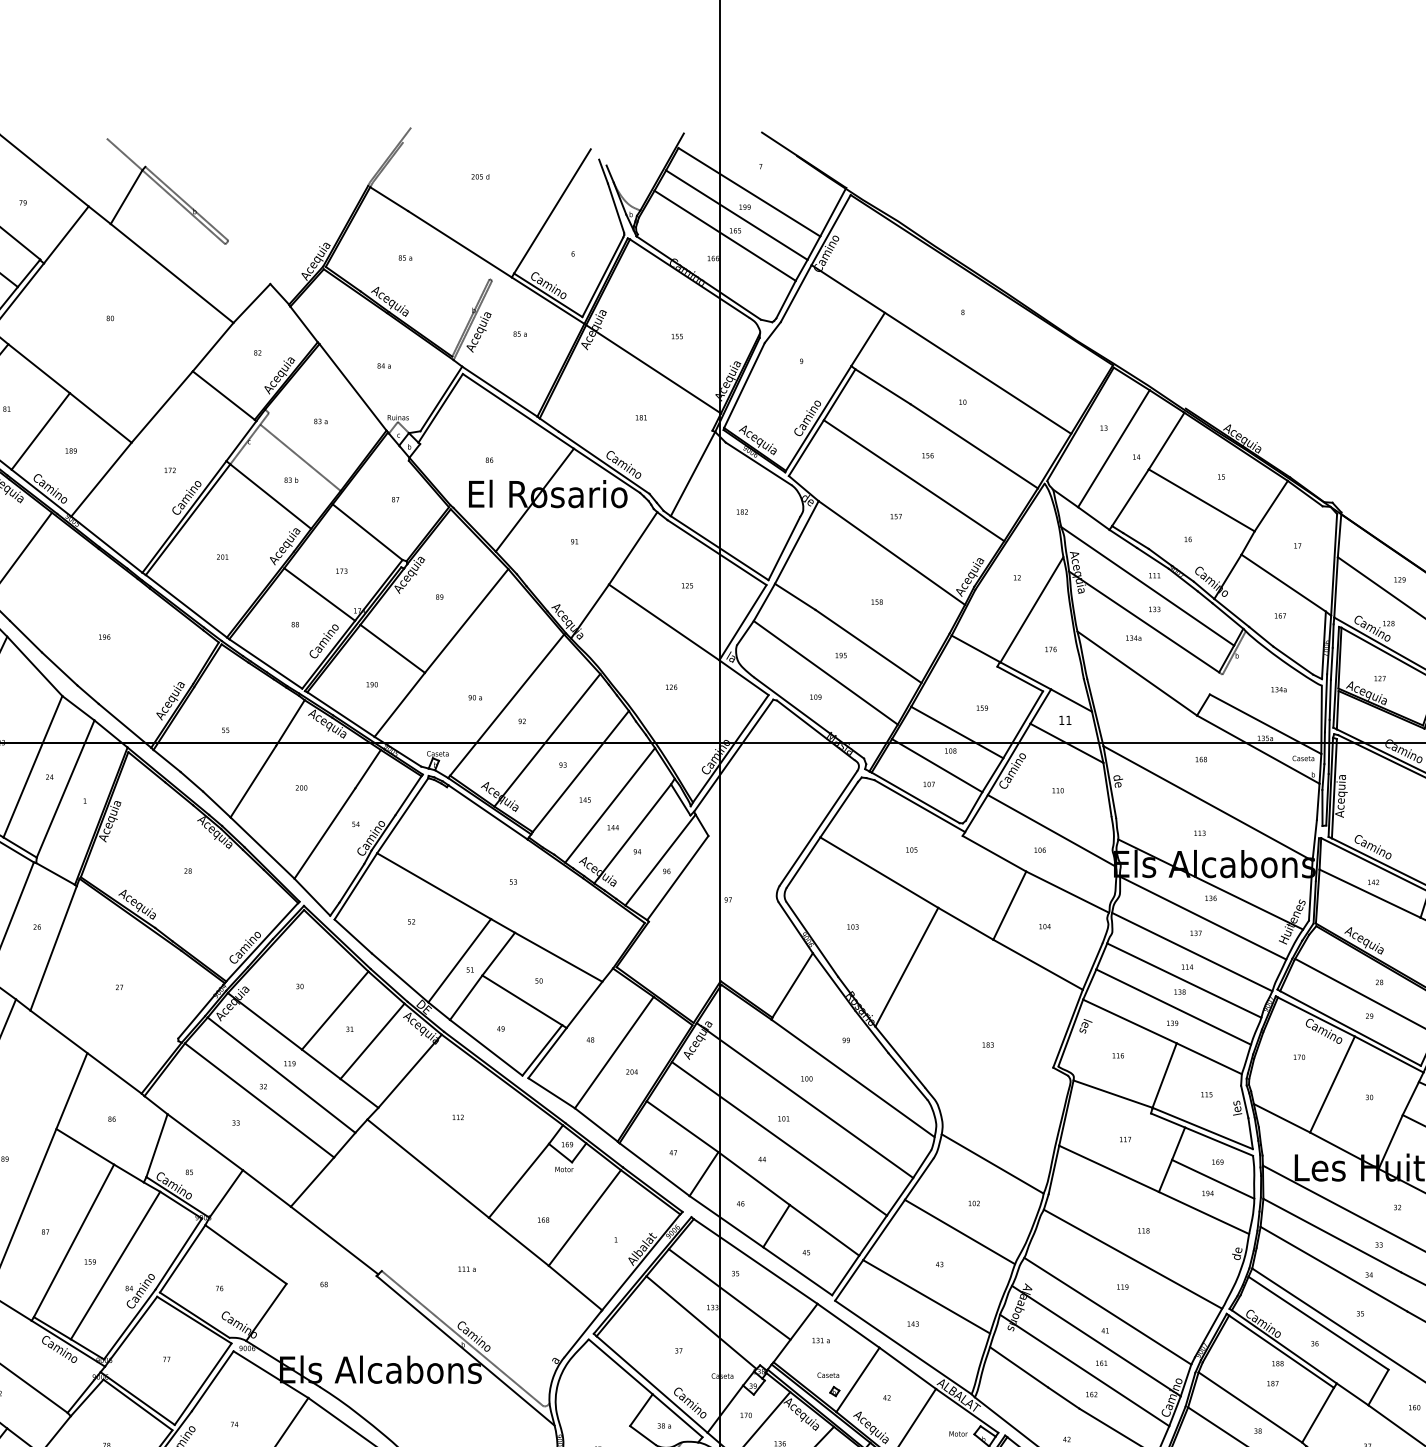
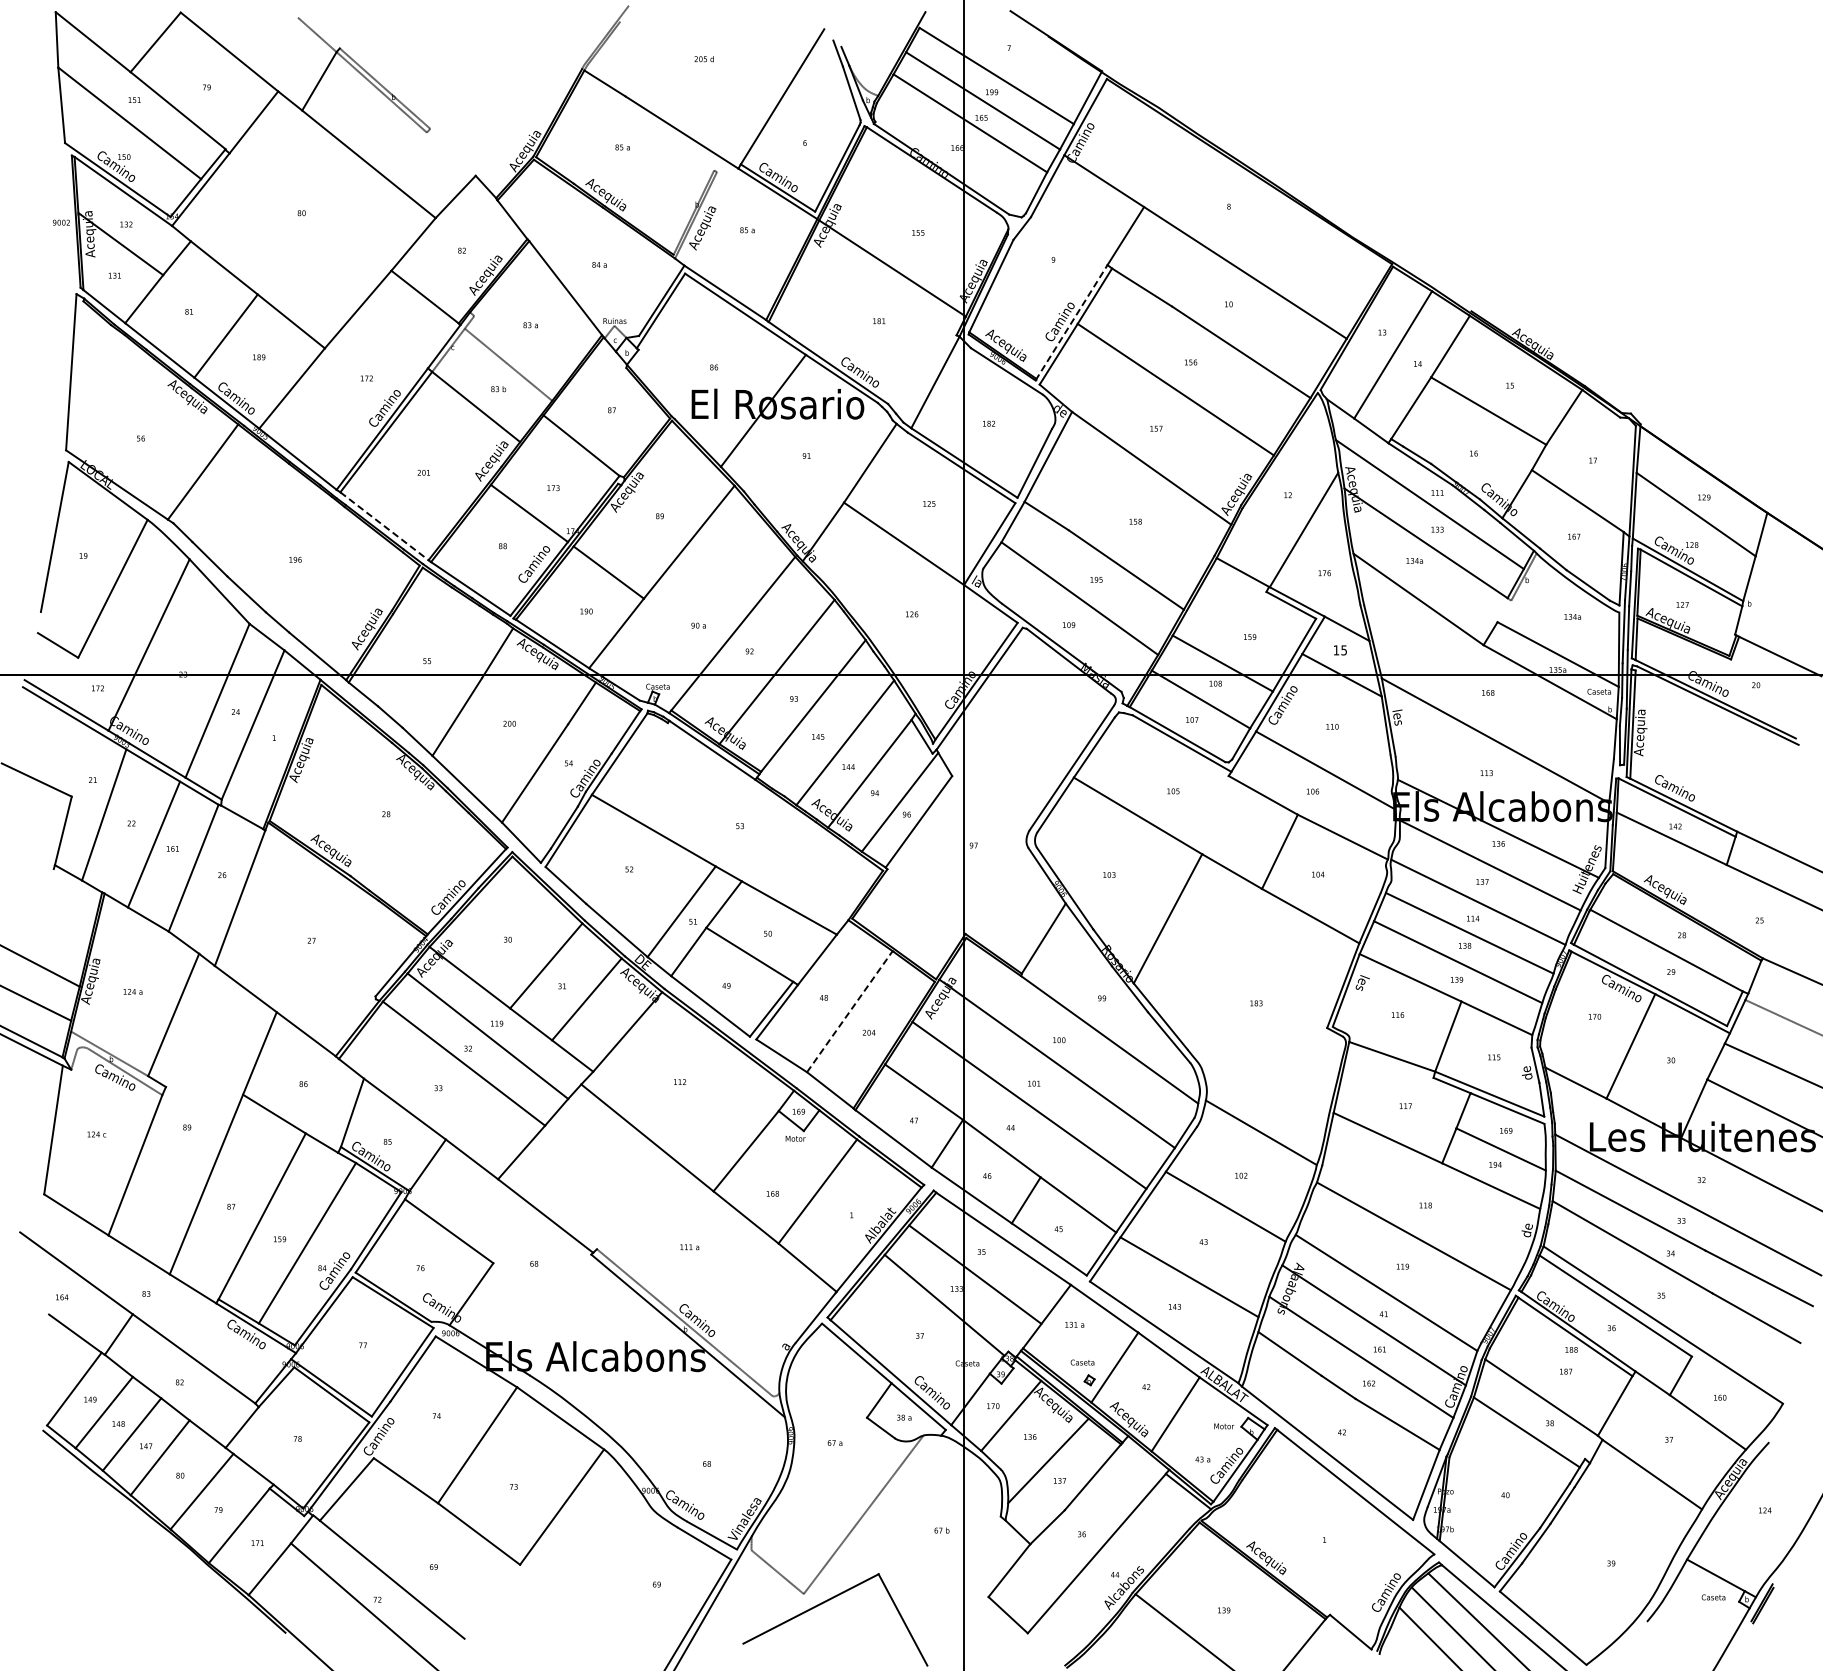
line: (818, 418) -> (1071, 322), solid -> dashed
line: (186, 606) -> (384, 526), solid -> dashed
text: (1068, 720) -> (1343, 650), 11 -> 15
text: (1117, 782) -> (1397, 717), de -> les
line: (614, 1052) -> (850, 1011), solid -> dashed
text: (1237, 1108) -> (1527, 1072), les -> de

